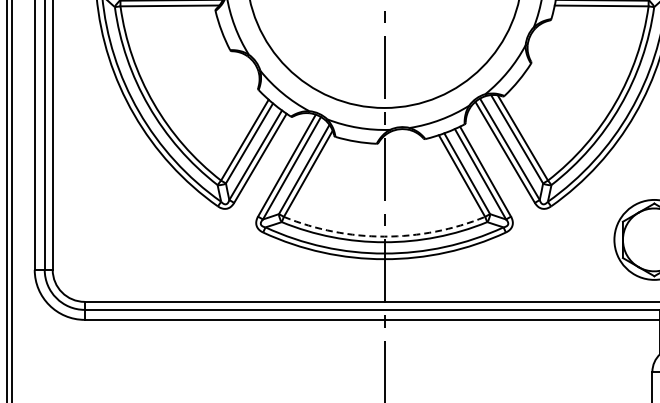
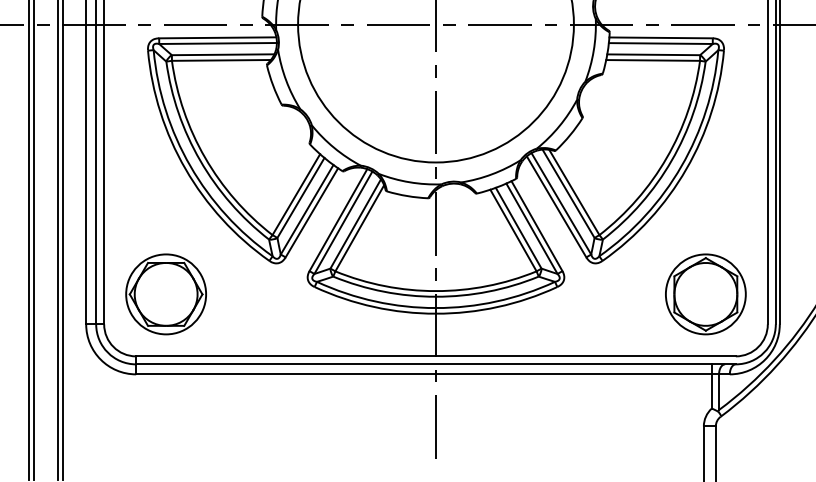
arc: (385, 237) -> (436, 291), dashed -> solid
part: (114, 240) -> (165, 294), added

